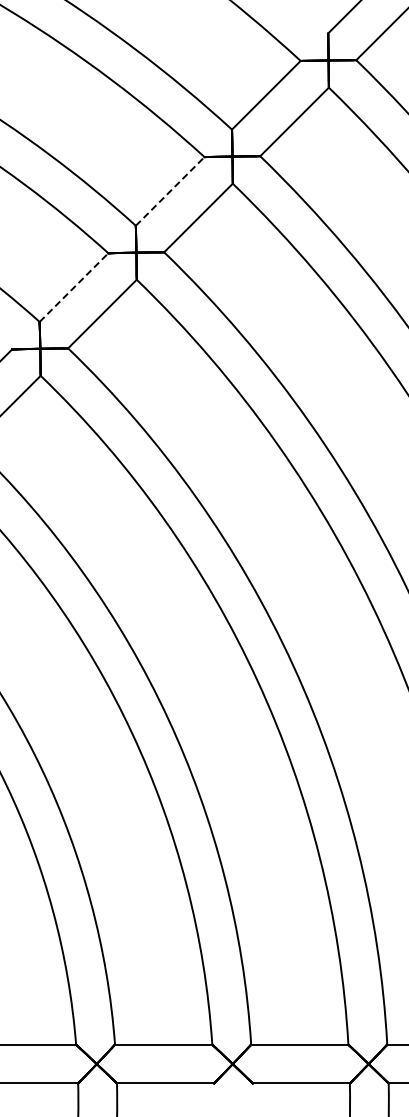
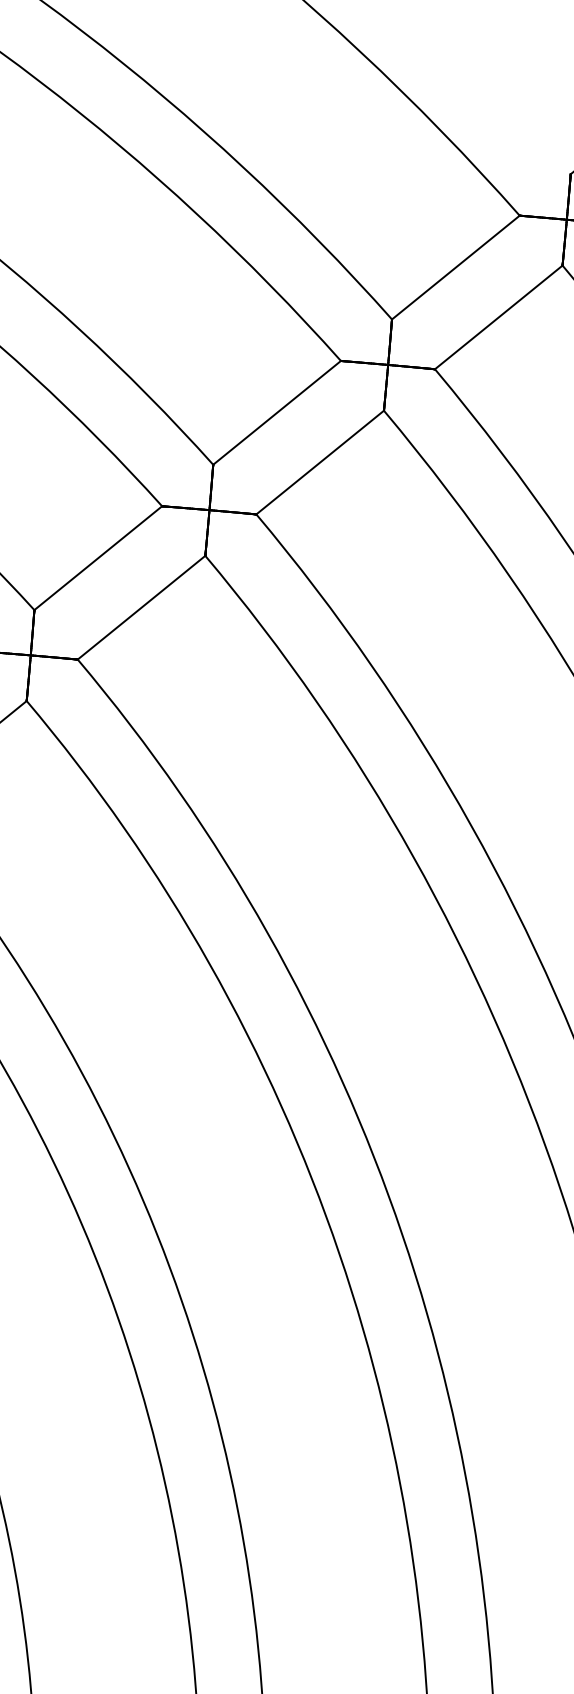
line: (170, 191) -> (277, 413), dashed -> solid
line: (74, 287) -> (99, 558), dashed -> solid

